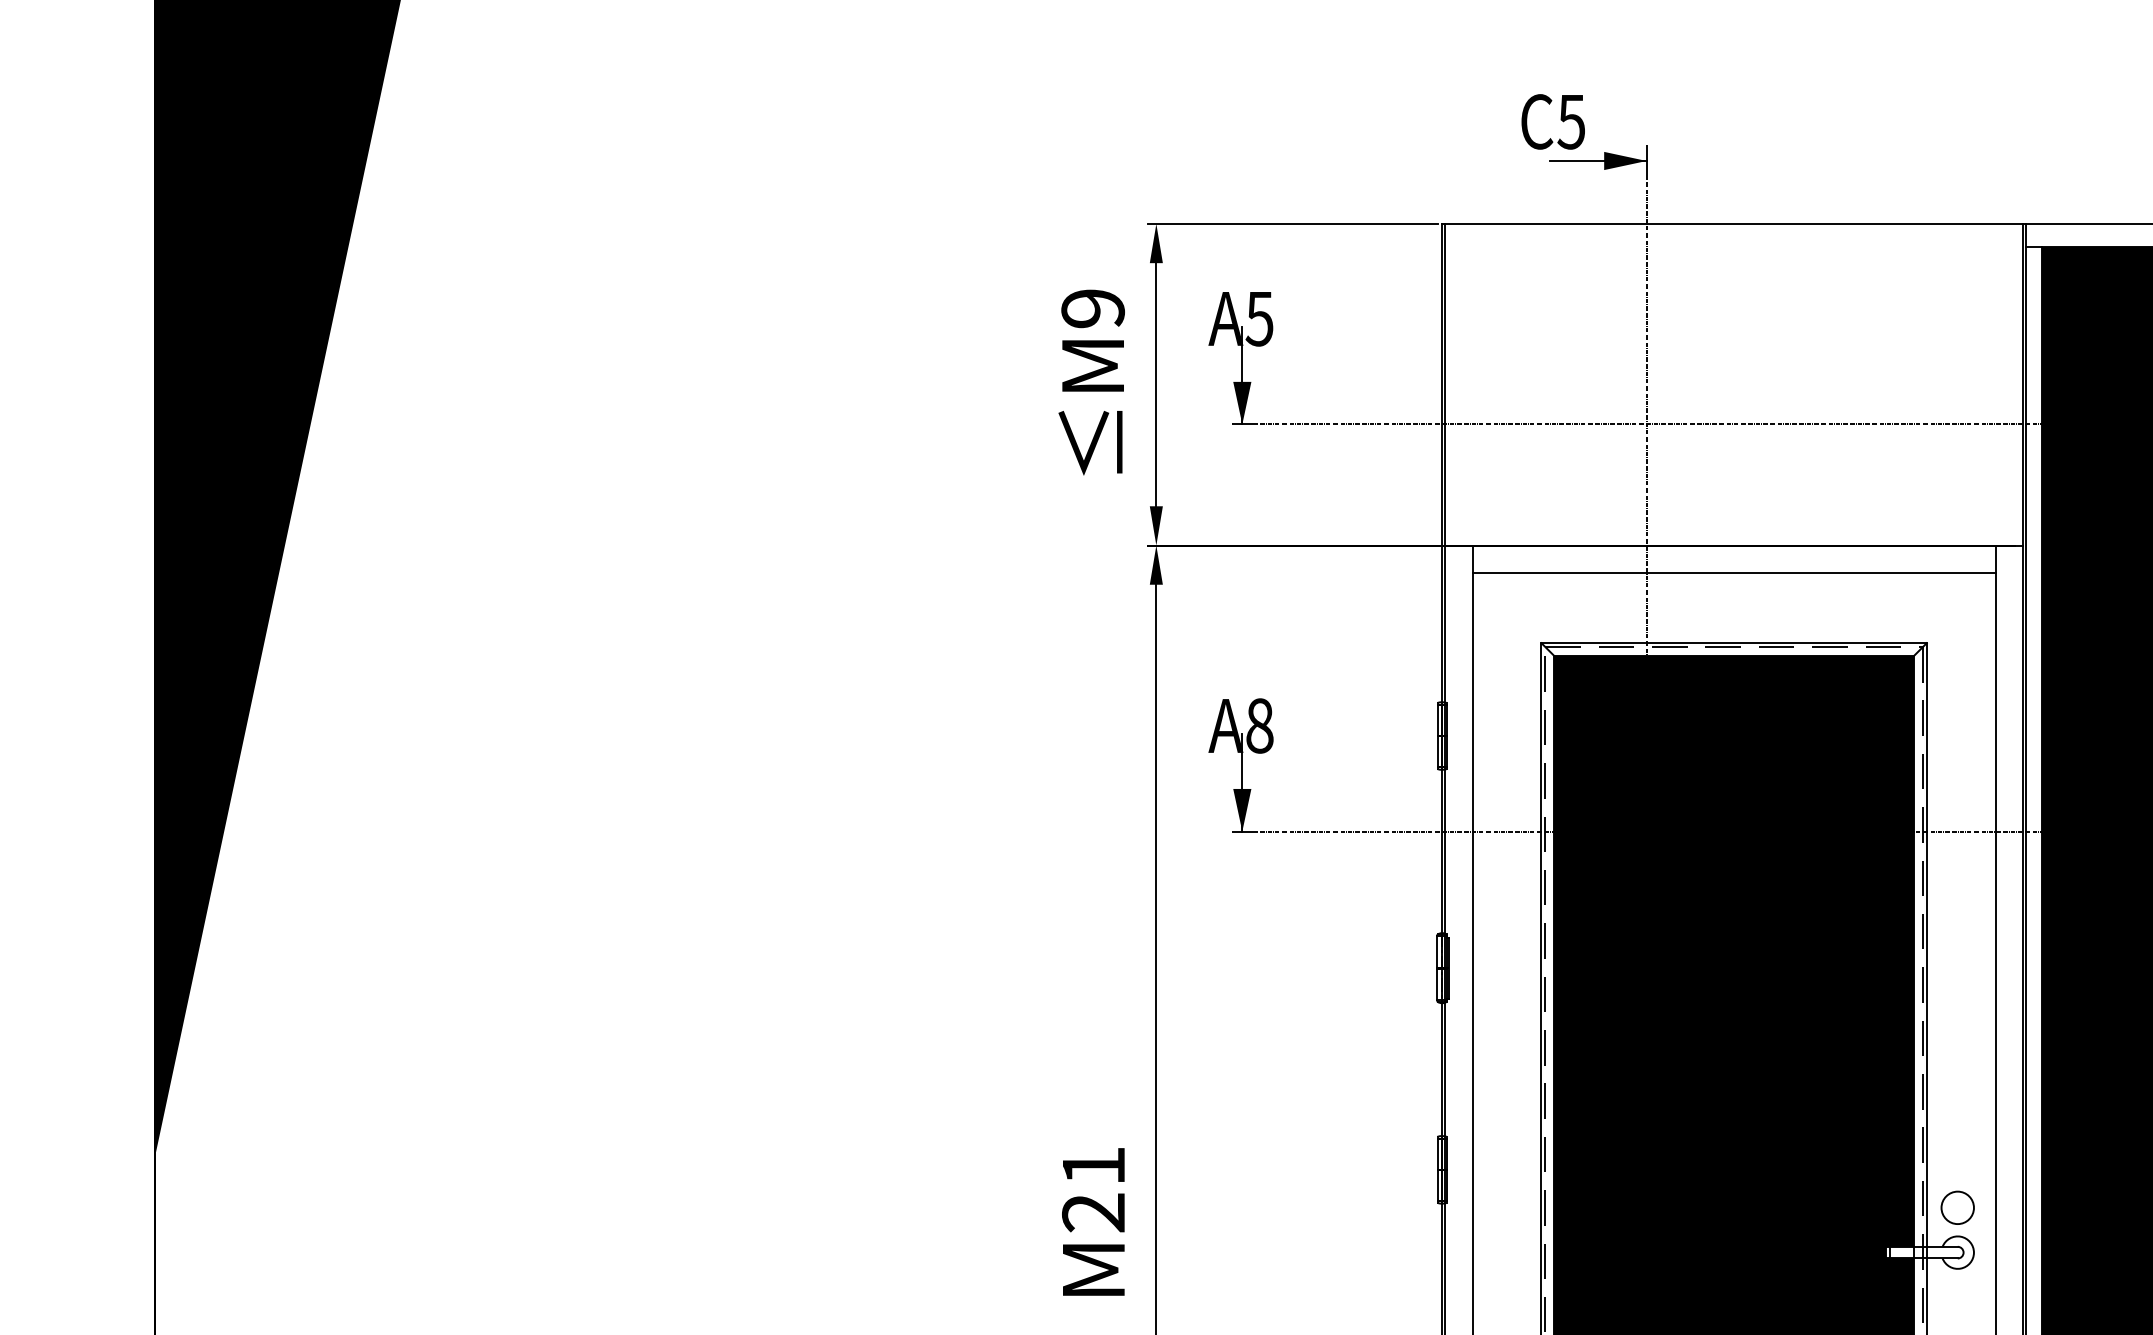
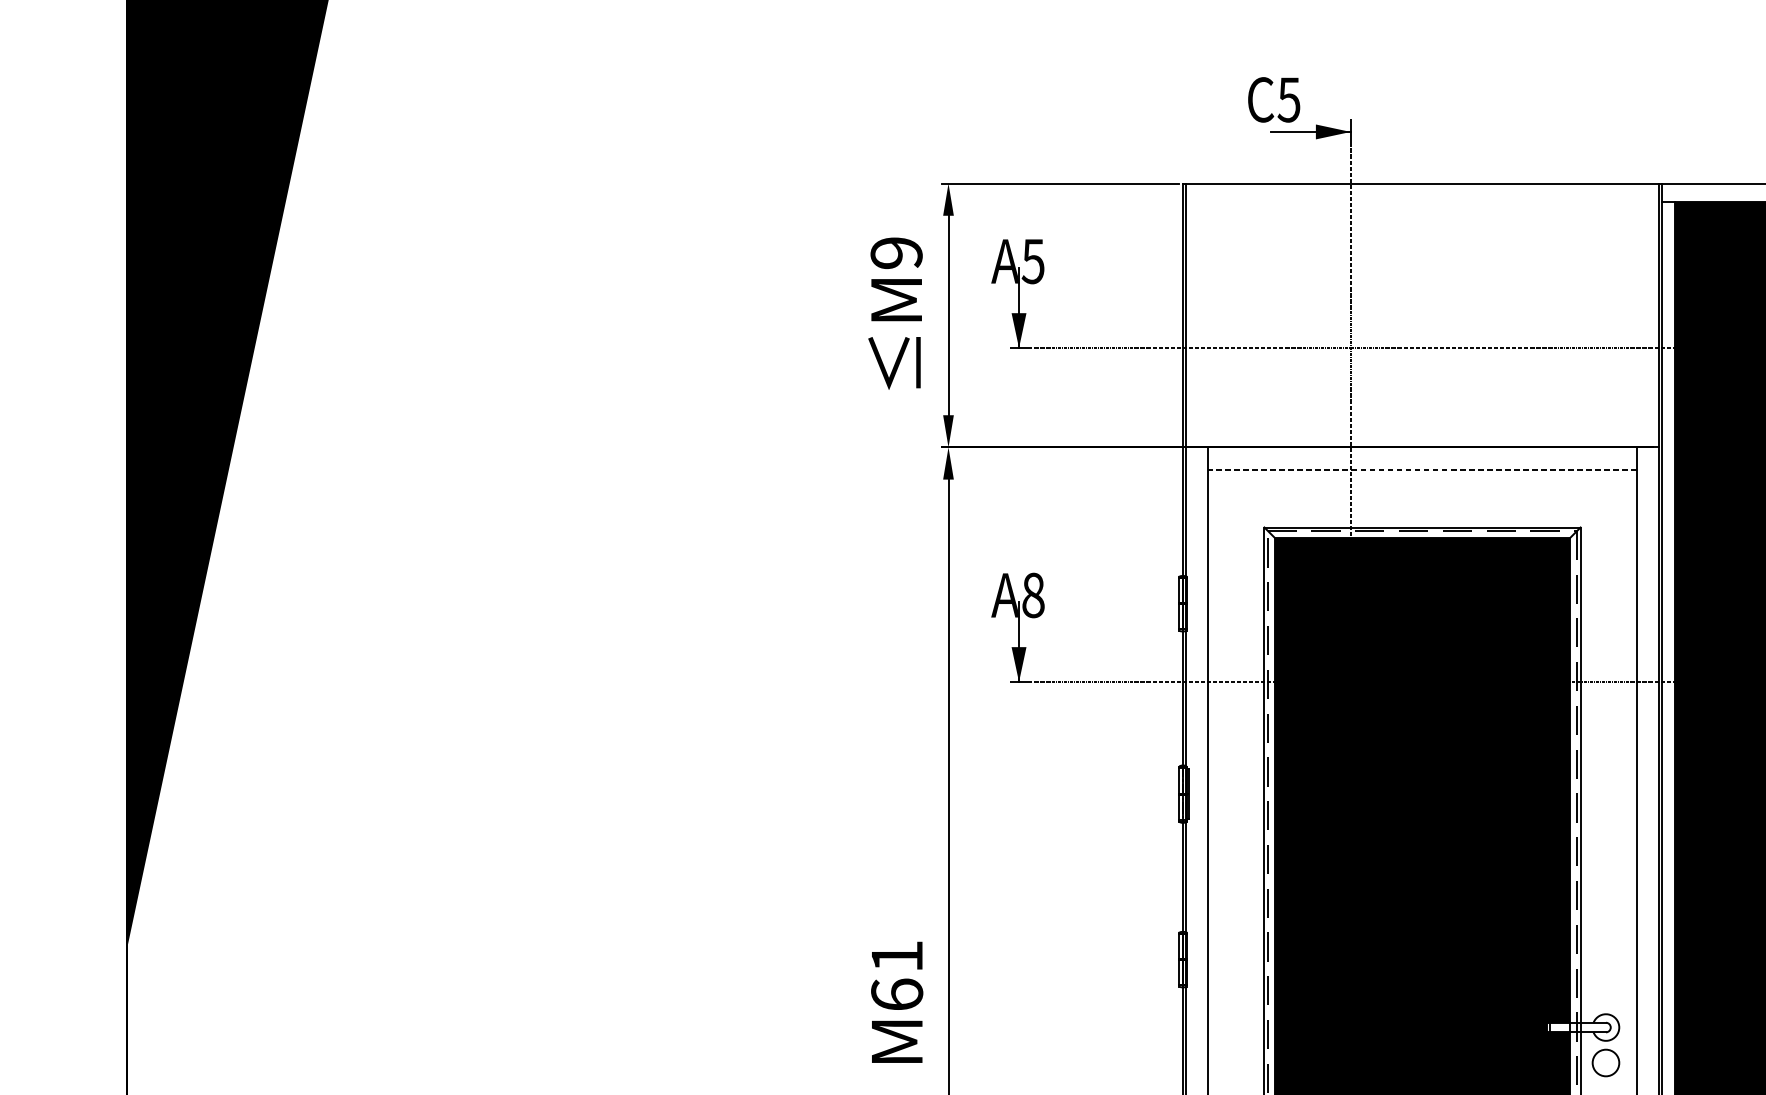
line: (1733, 572) -> (1422, 469), solid -> dashed
circle: (1957, 1207) -> (1605, 1062), moved
text: (1093, 1212) -> (896, 994), M21 -> M61

